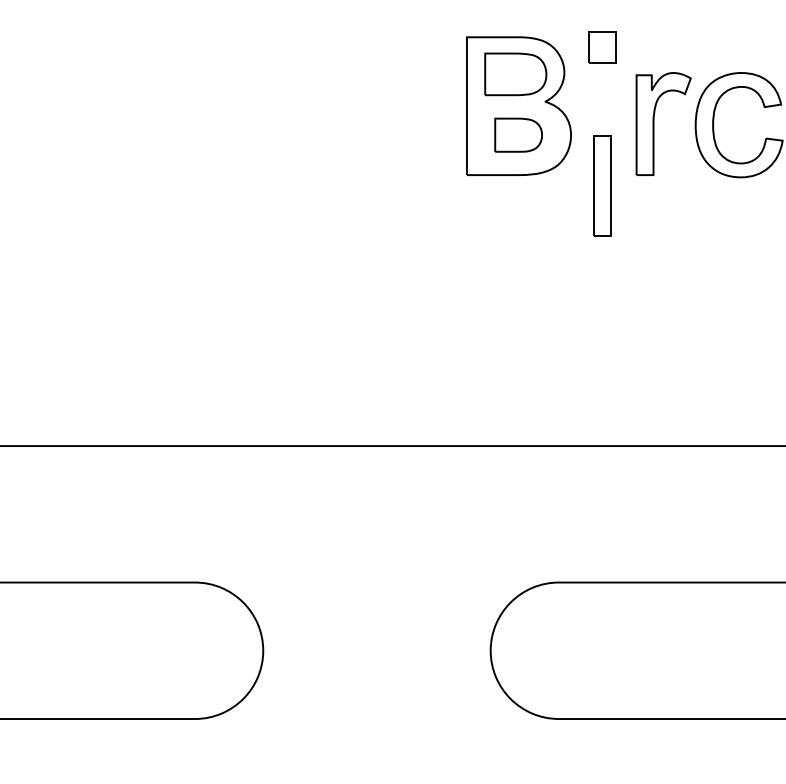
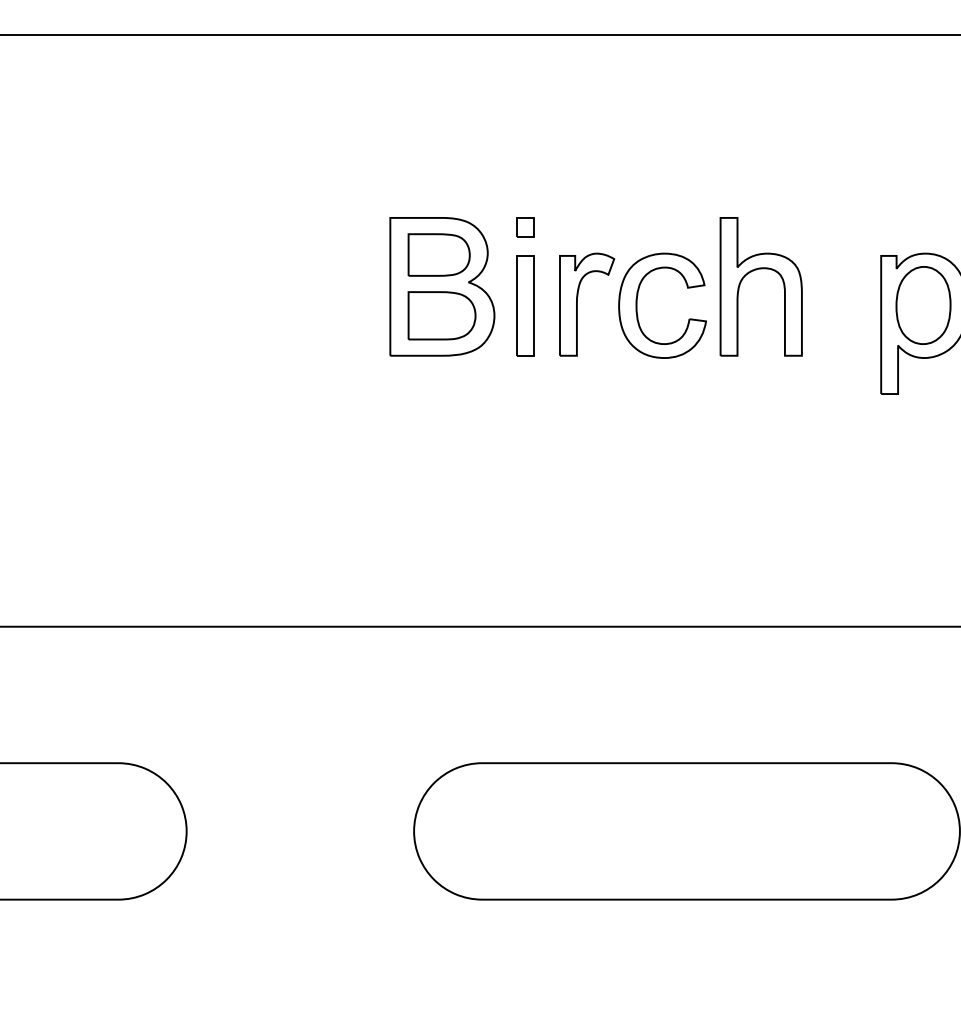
part: (602, 46) -> (525, 227), size x0.62
part: (518, 134) -> (441, 315), size x1.43
part: (602, 185) -> (525, 305), moved

